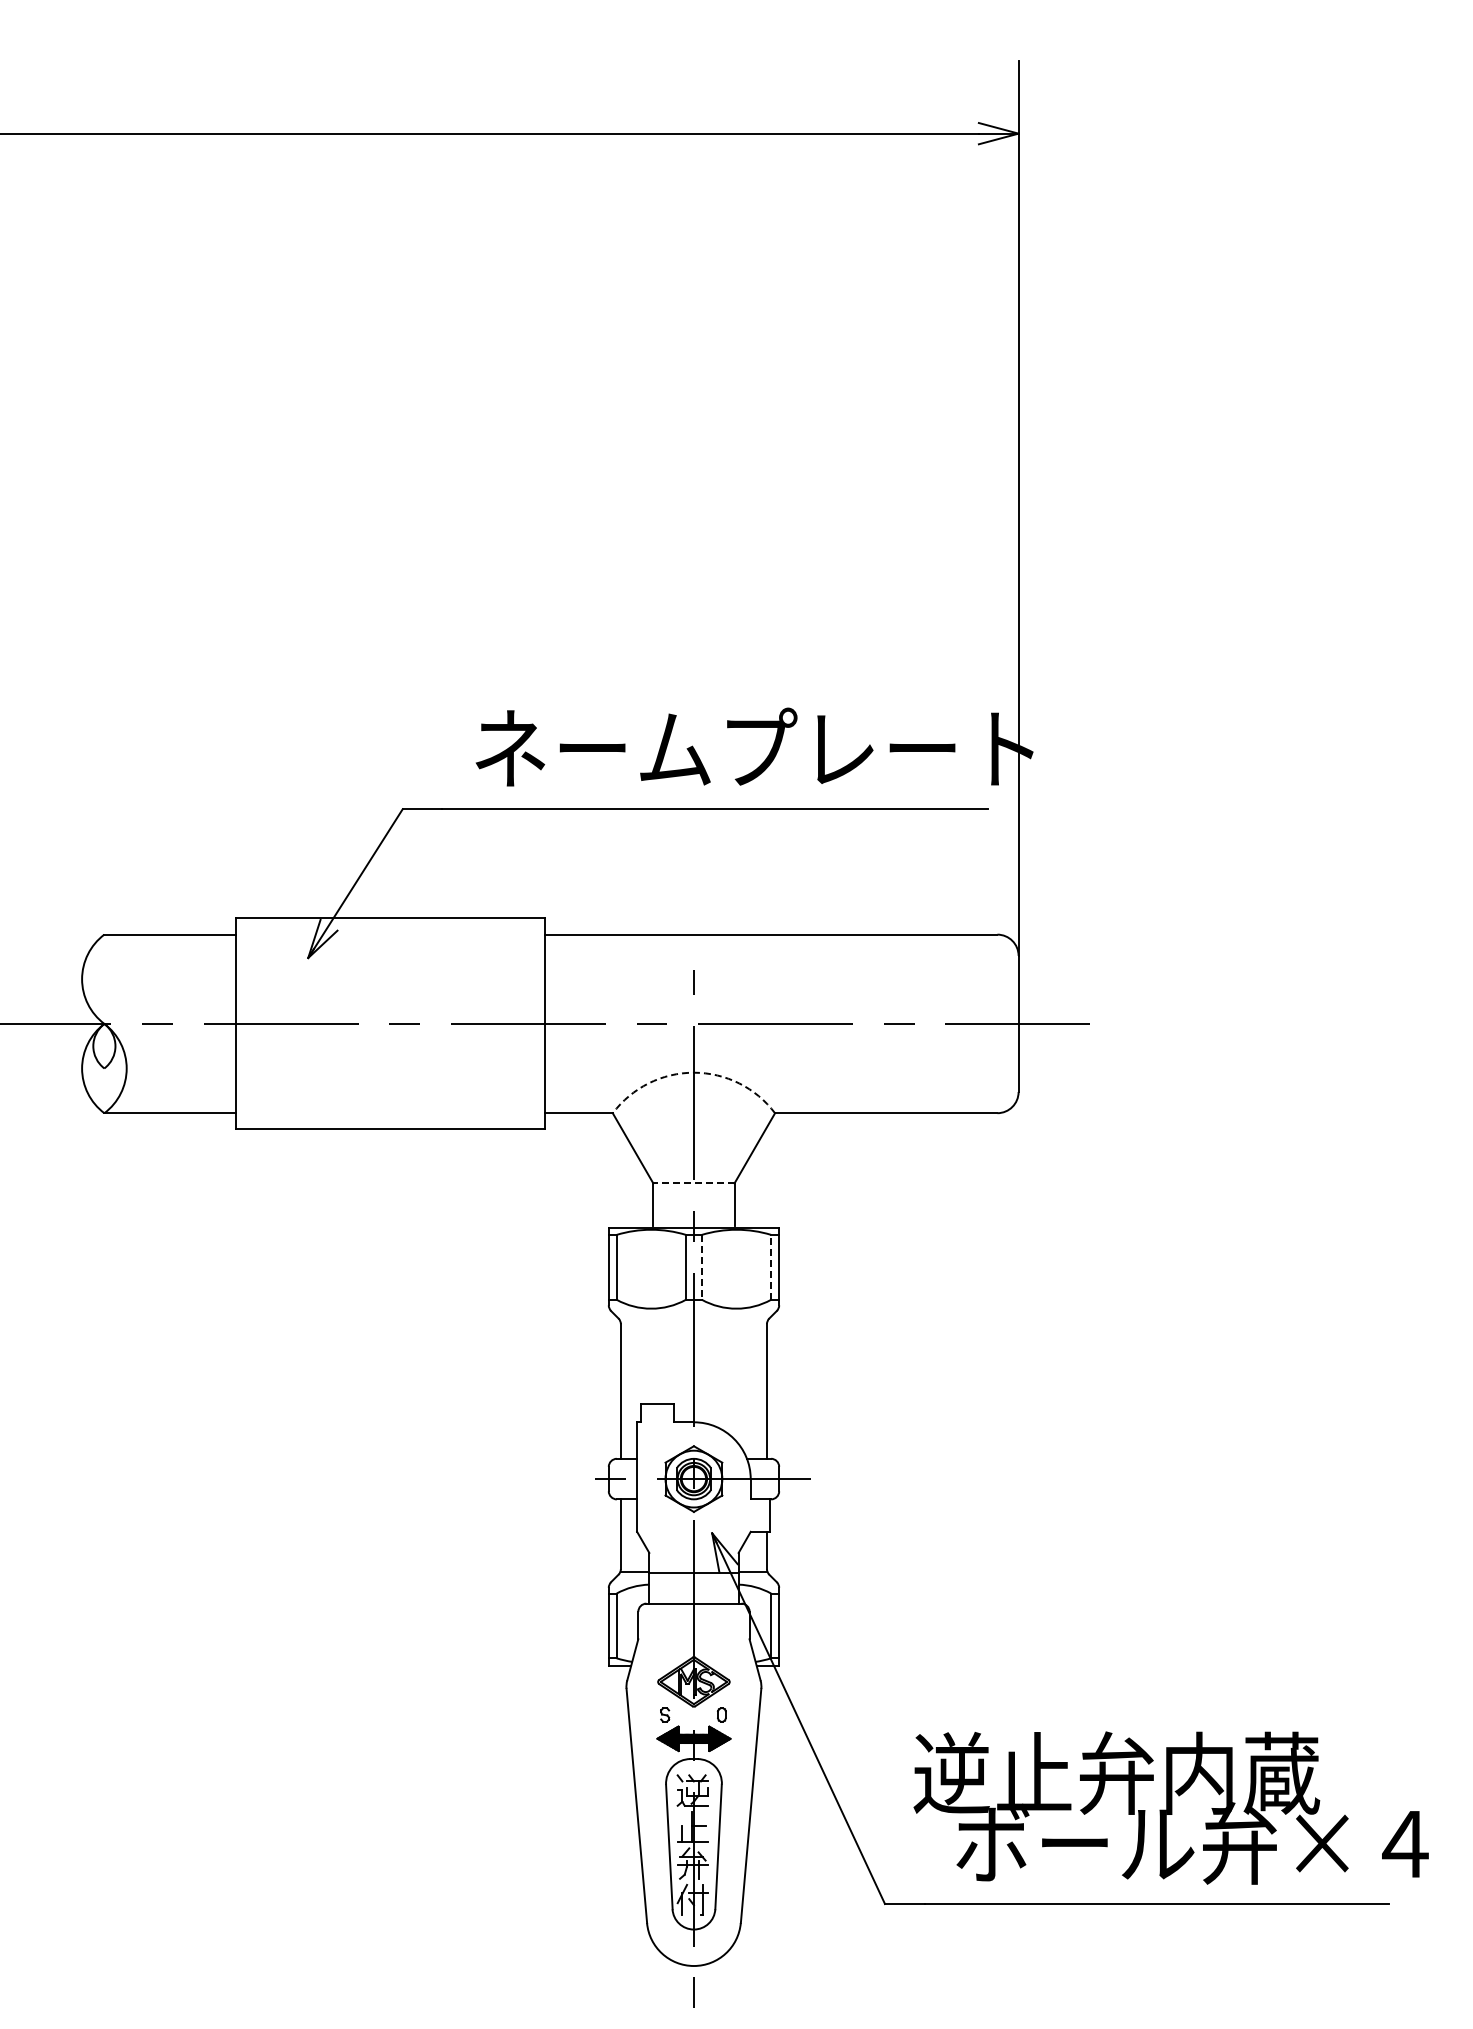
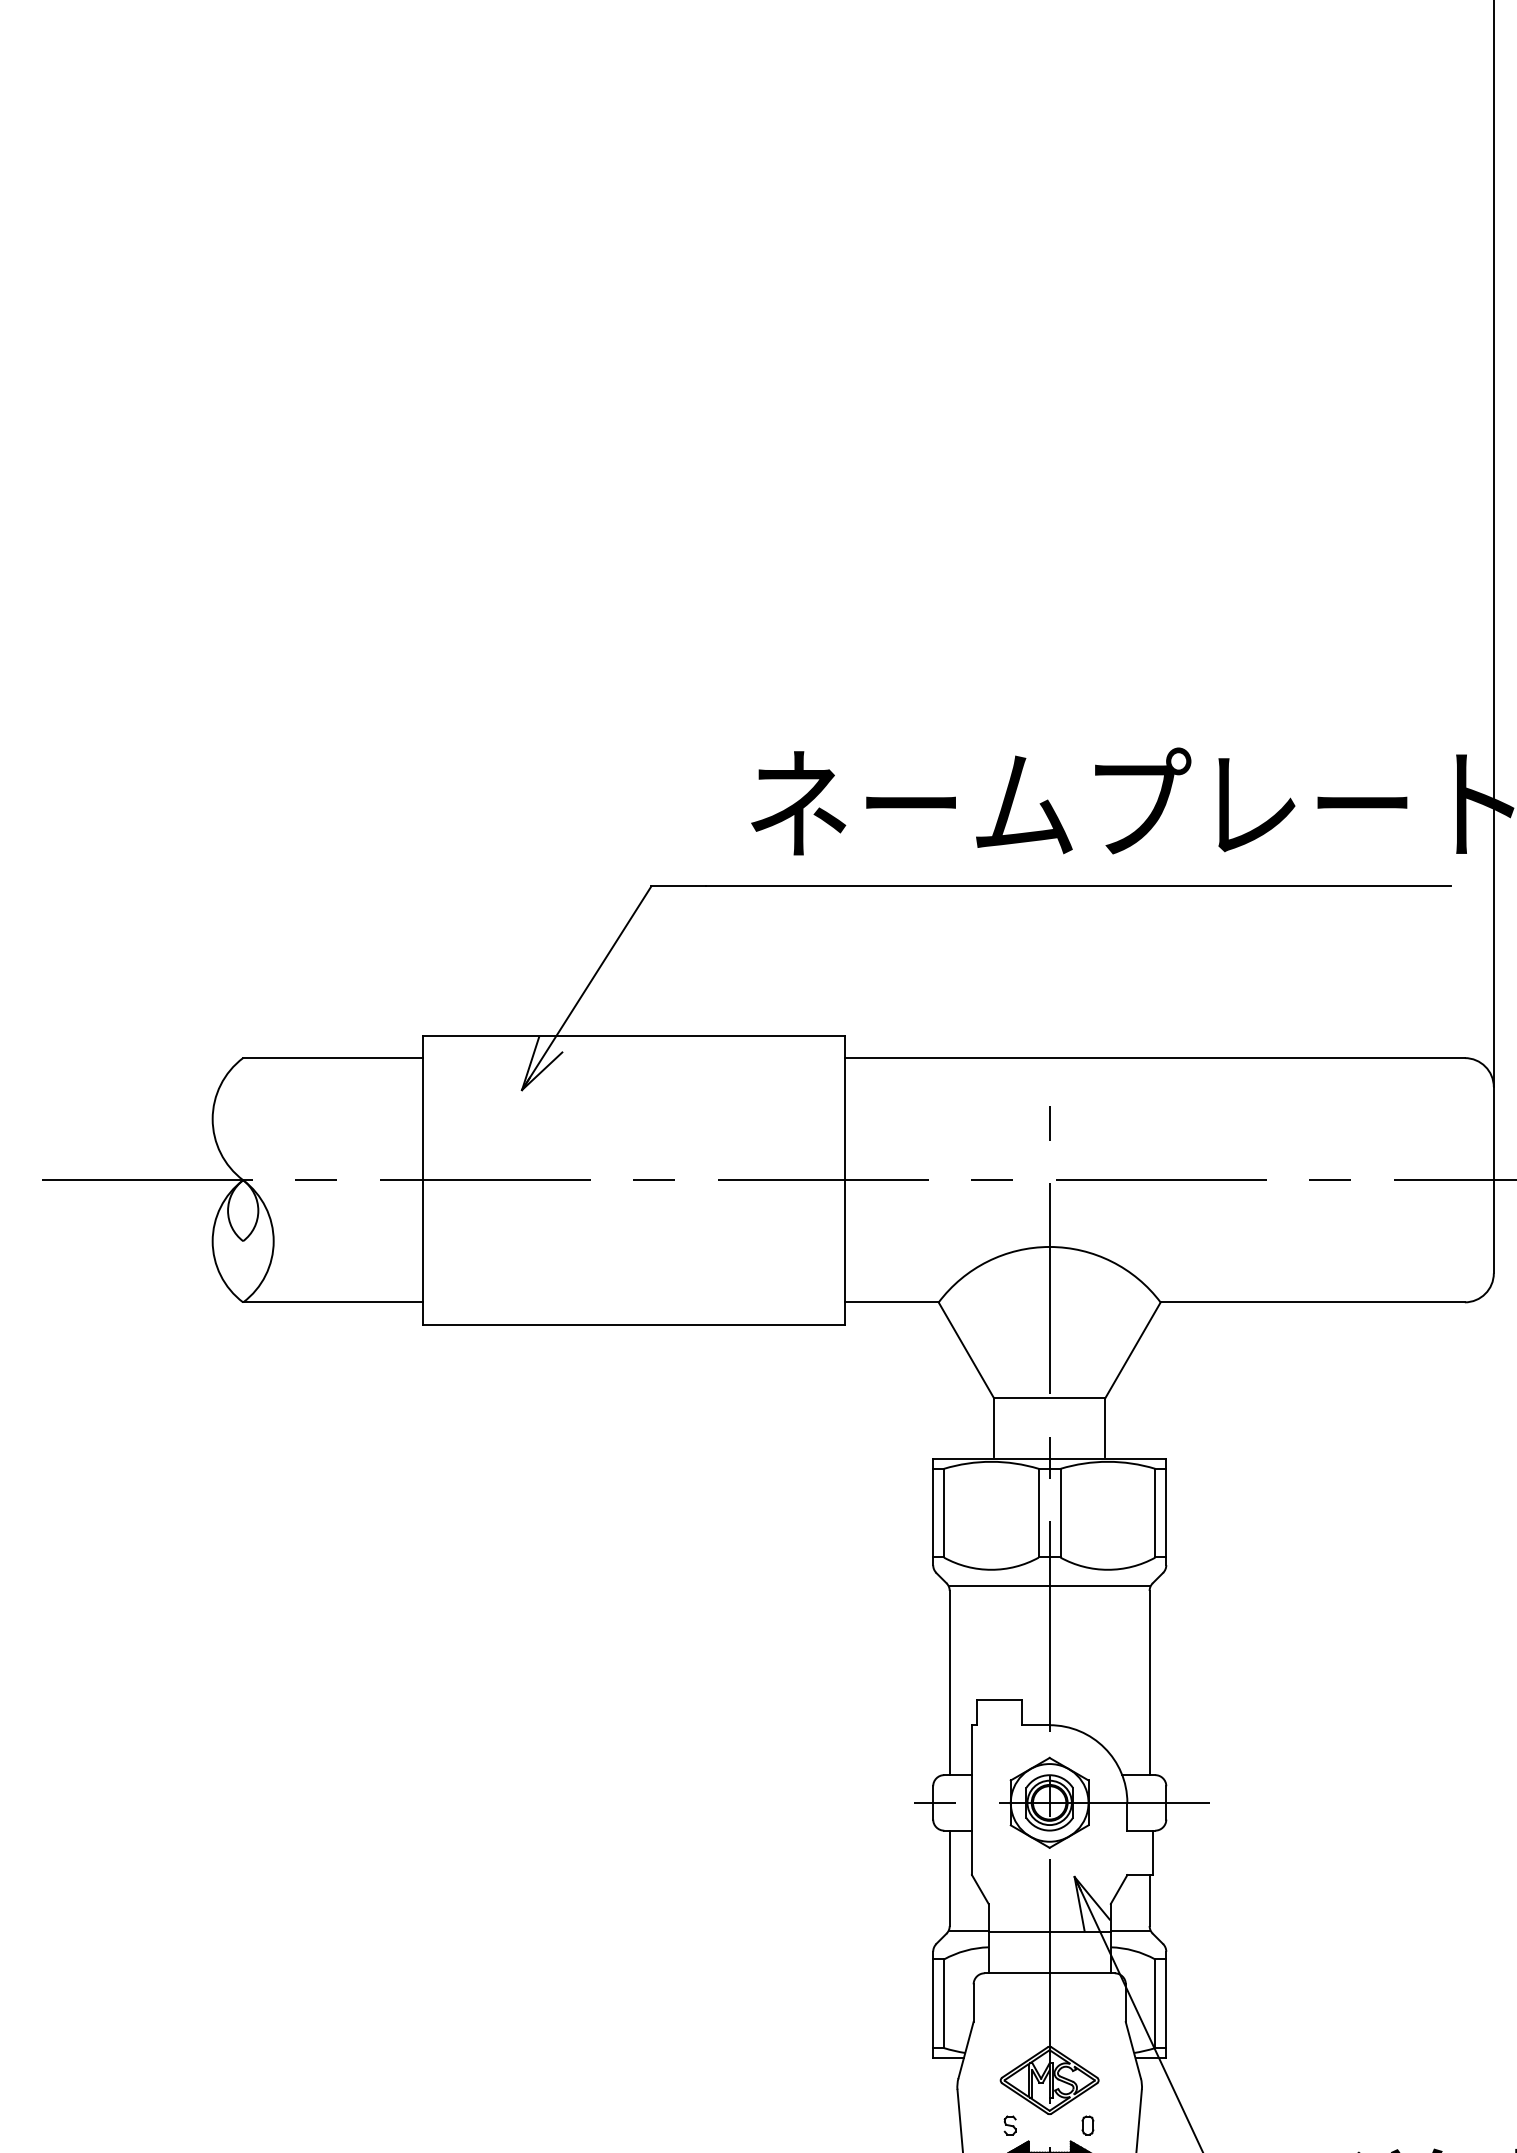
arc: (693, 1072) -> (1049, 1246), dashed -> solid
line: (693, 1183) -> (1049, 1398), dashed -> solid
line: (771, 1266) -> (1155, 1512), dashed -> solid
line: (701, 1267) -> (1060, 1513), dashed -> solid
line: (693, 1320) -> (1049, 1585), added

